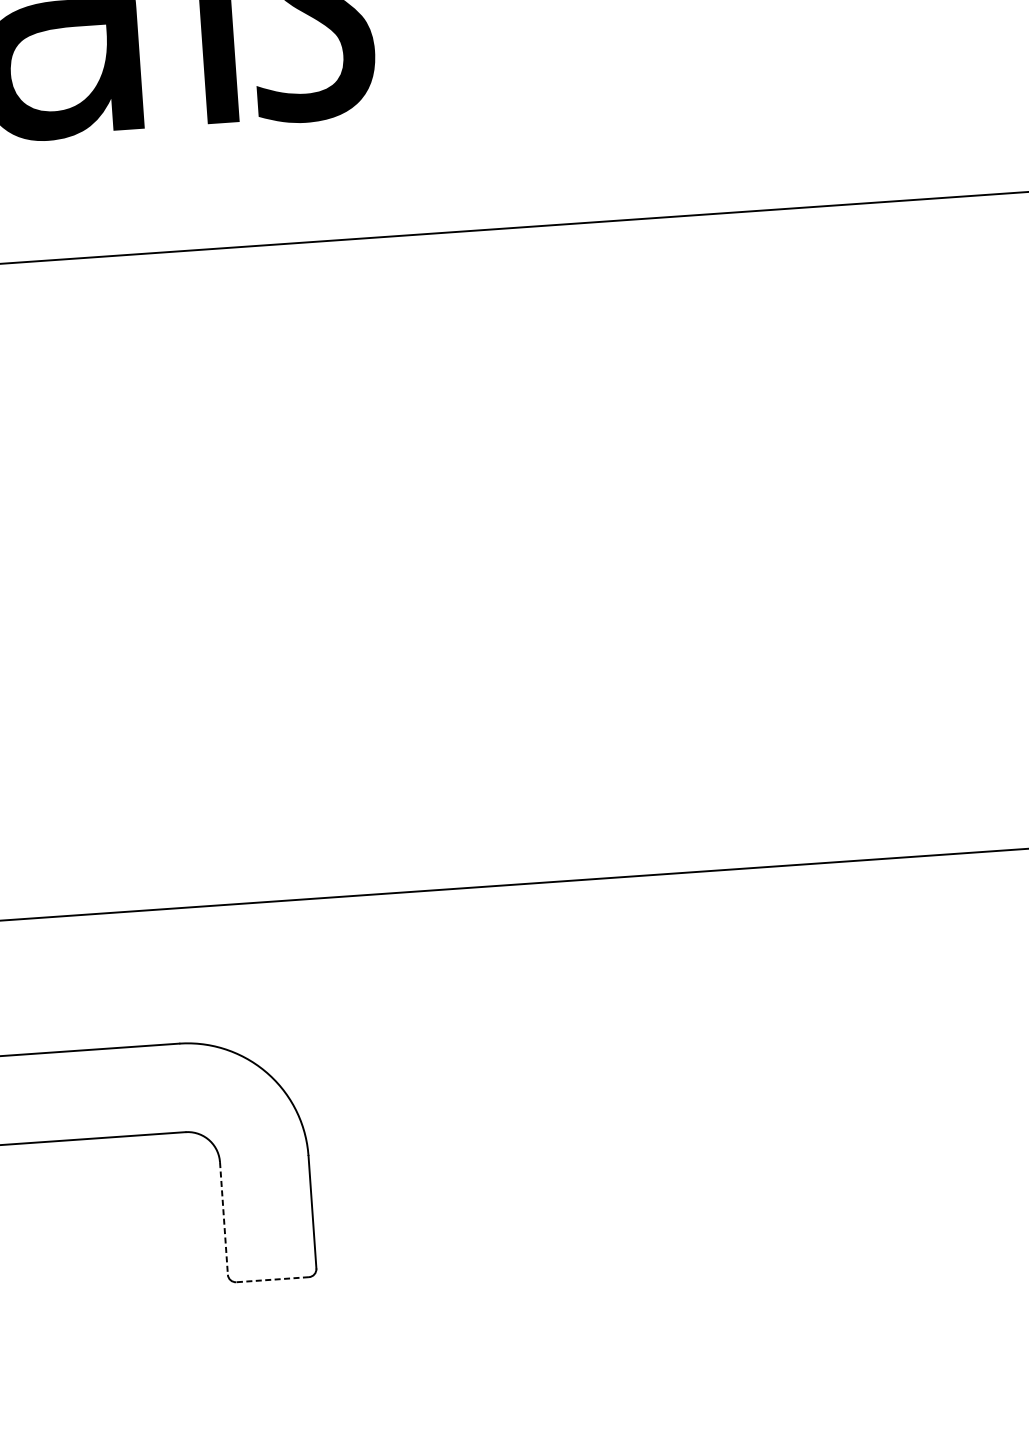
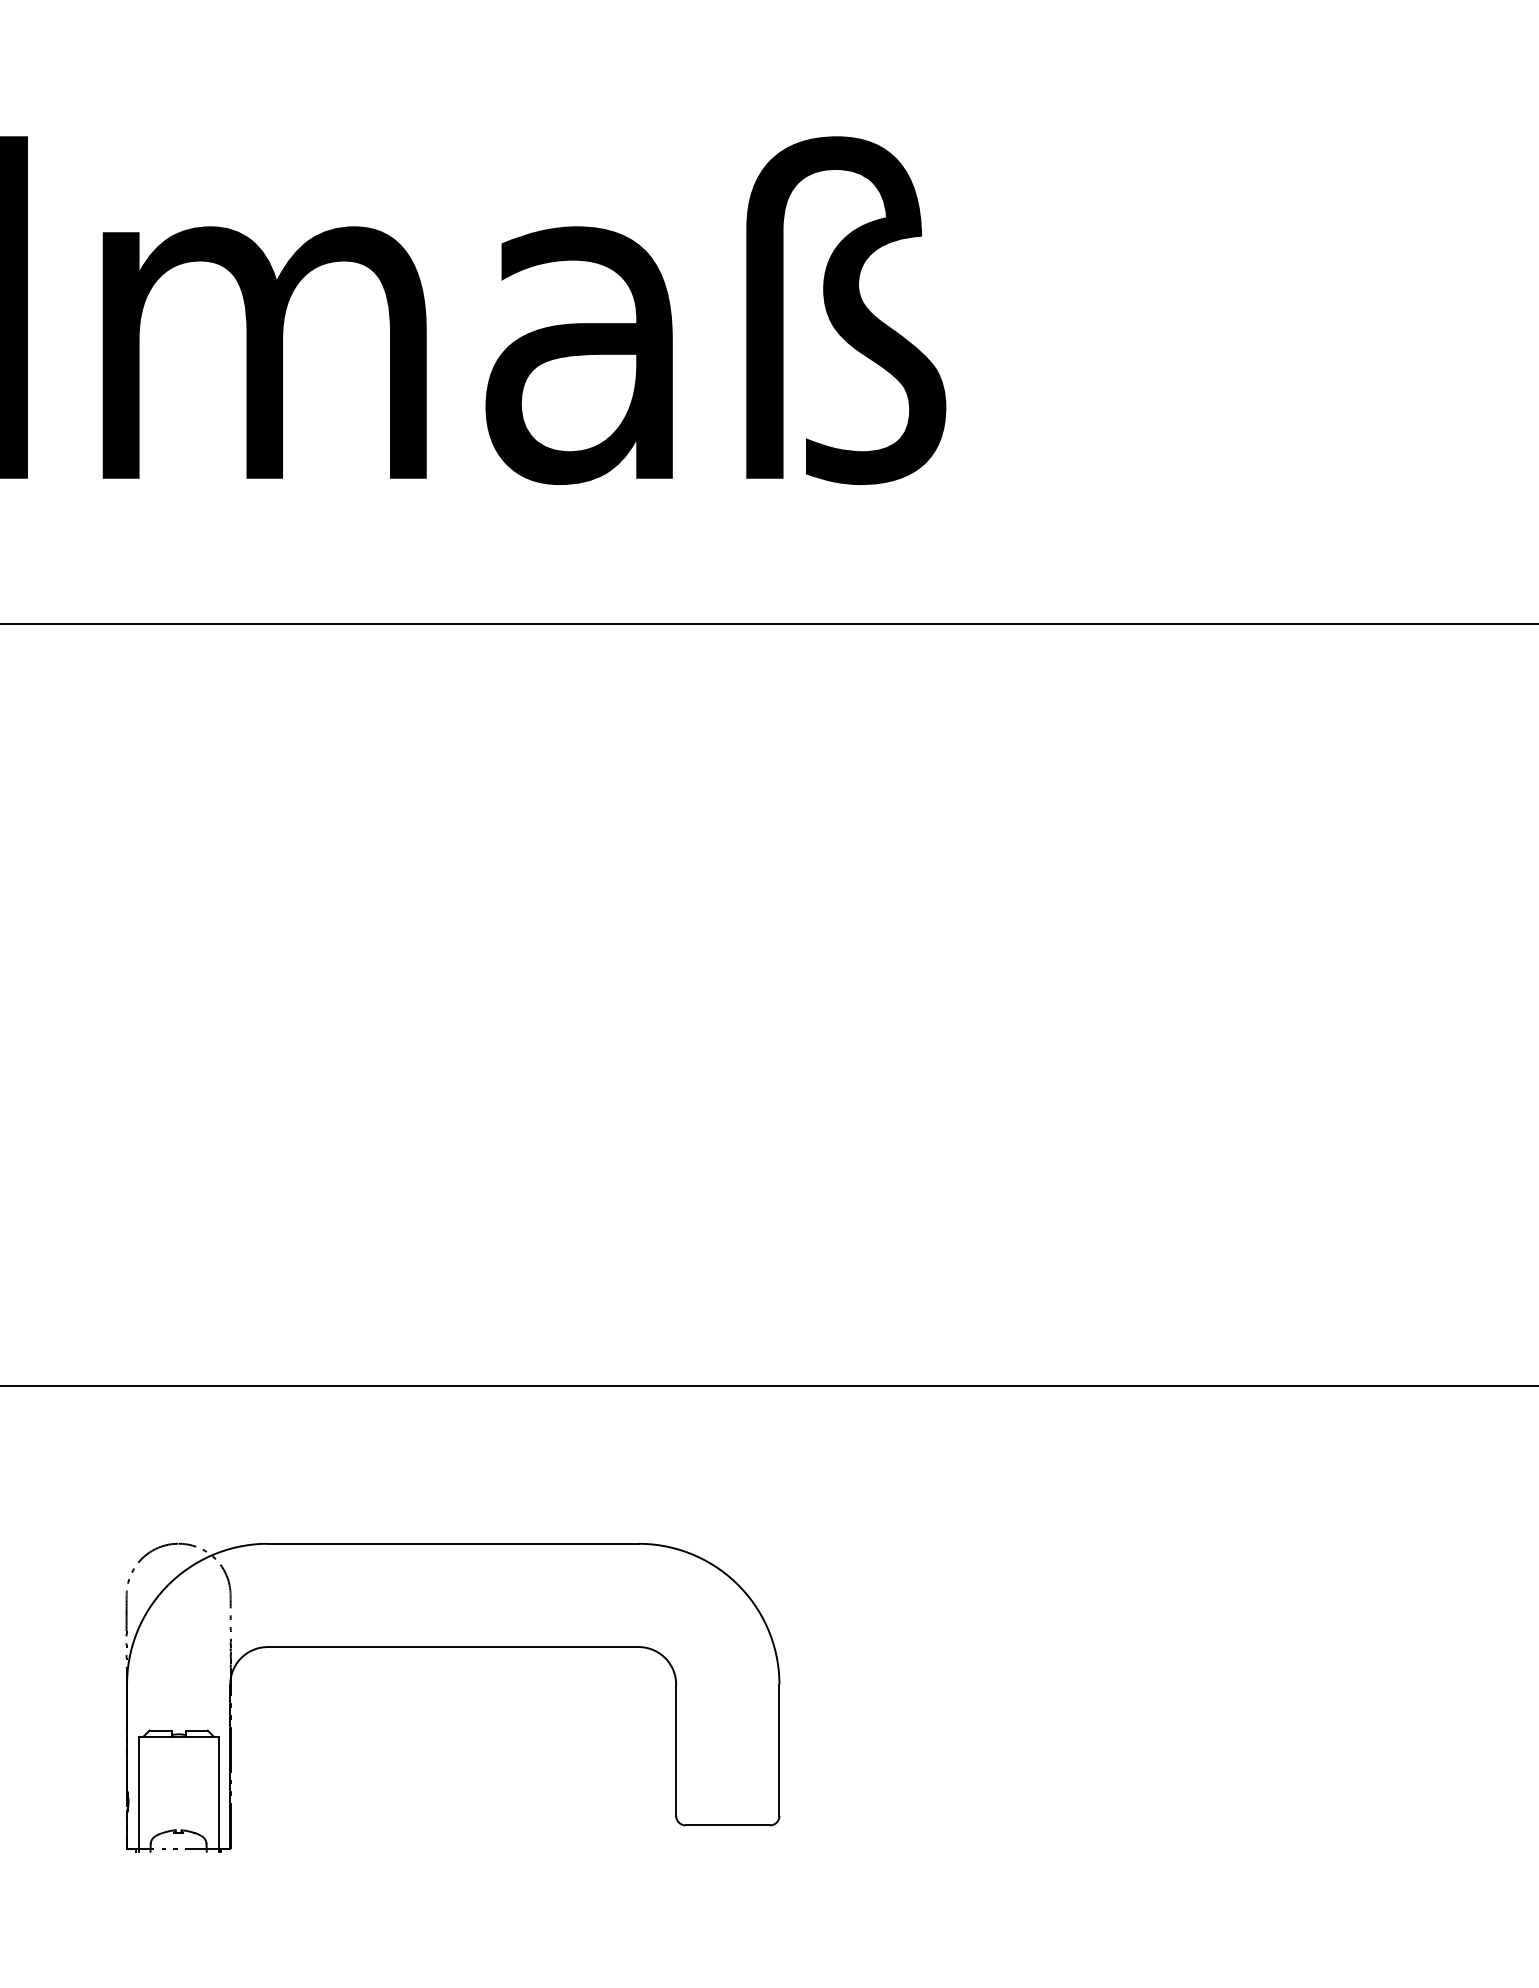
line: (224, 1218) -> (676, 1750), dashed -> solid
line: (272, 1279) -> (727, 1825), dashed -> solid

